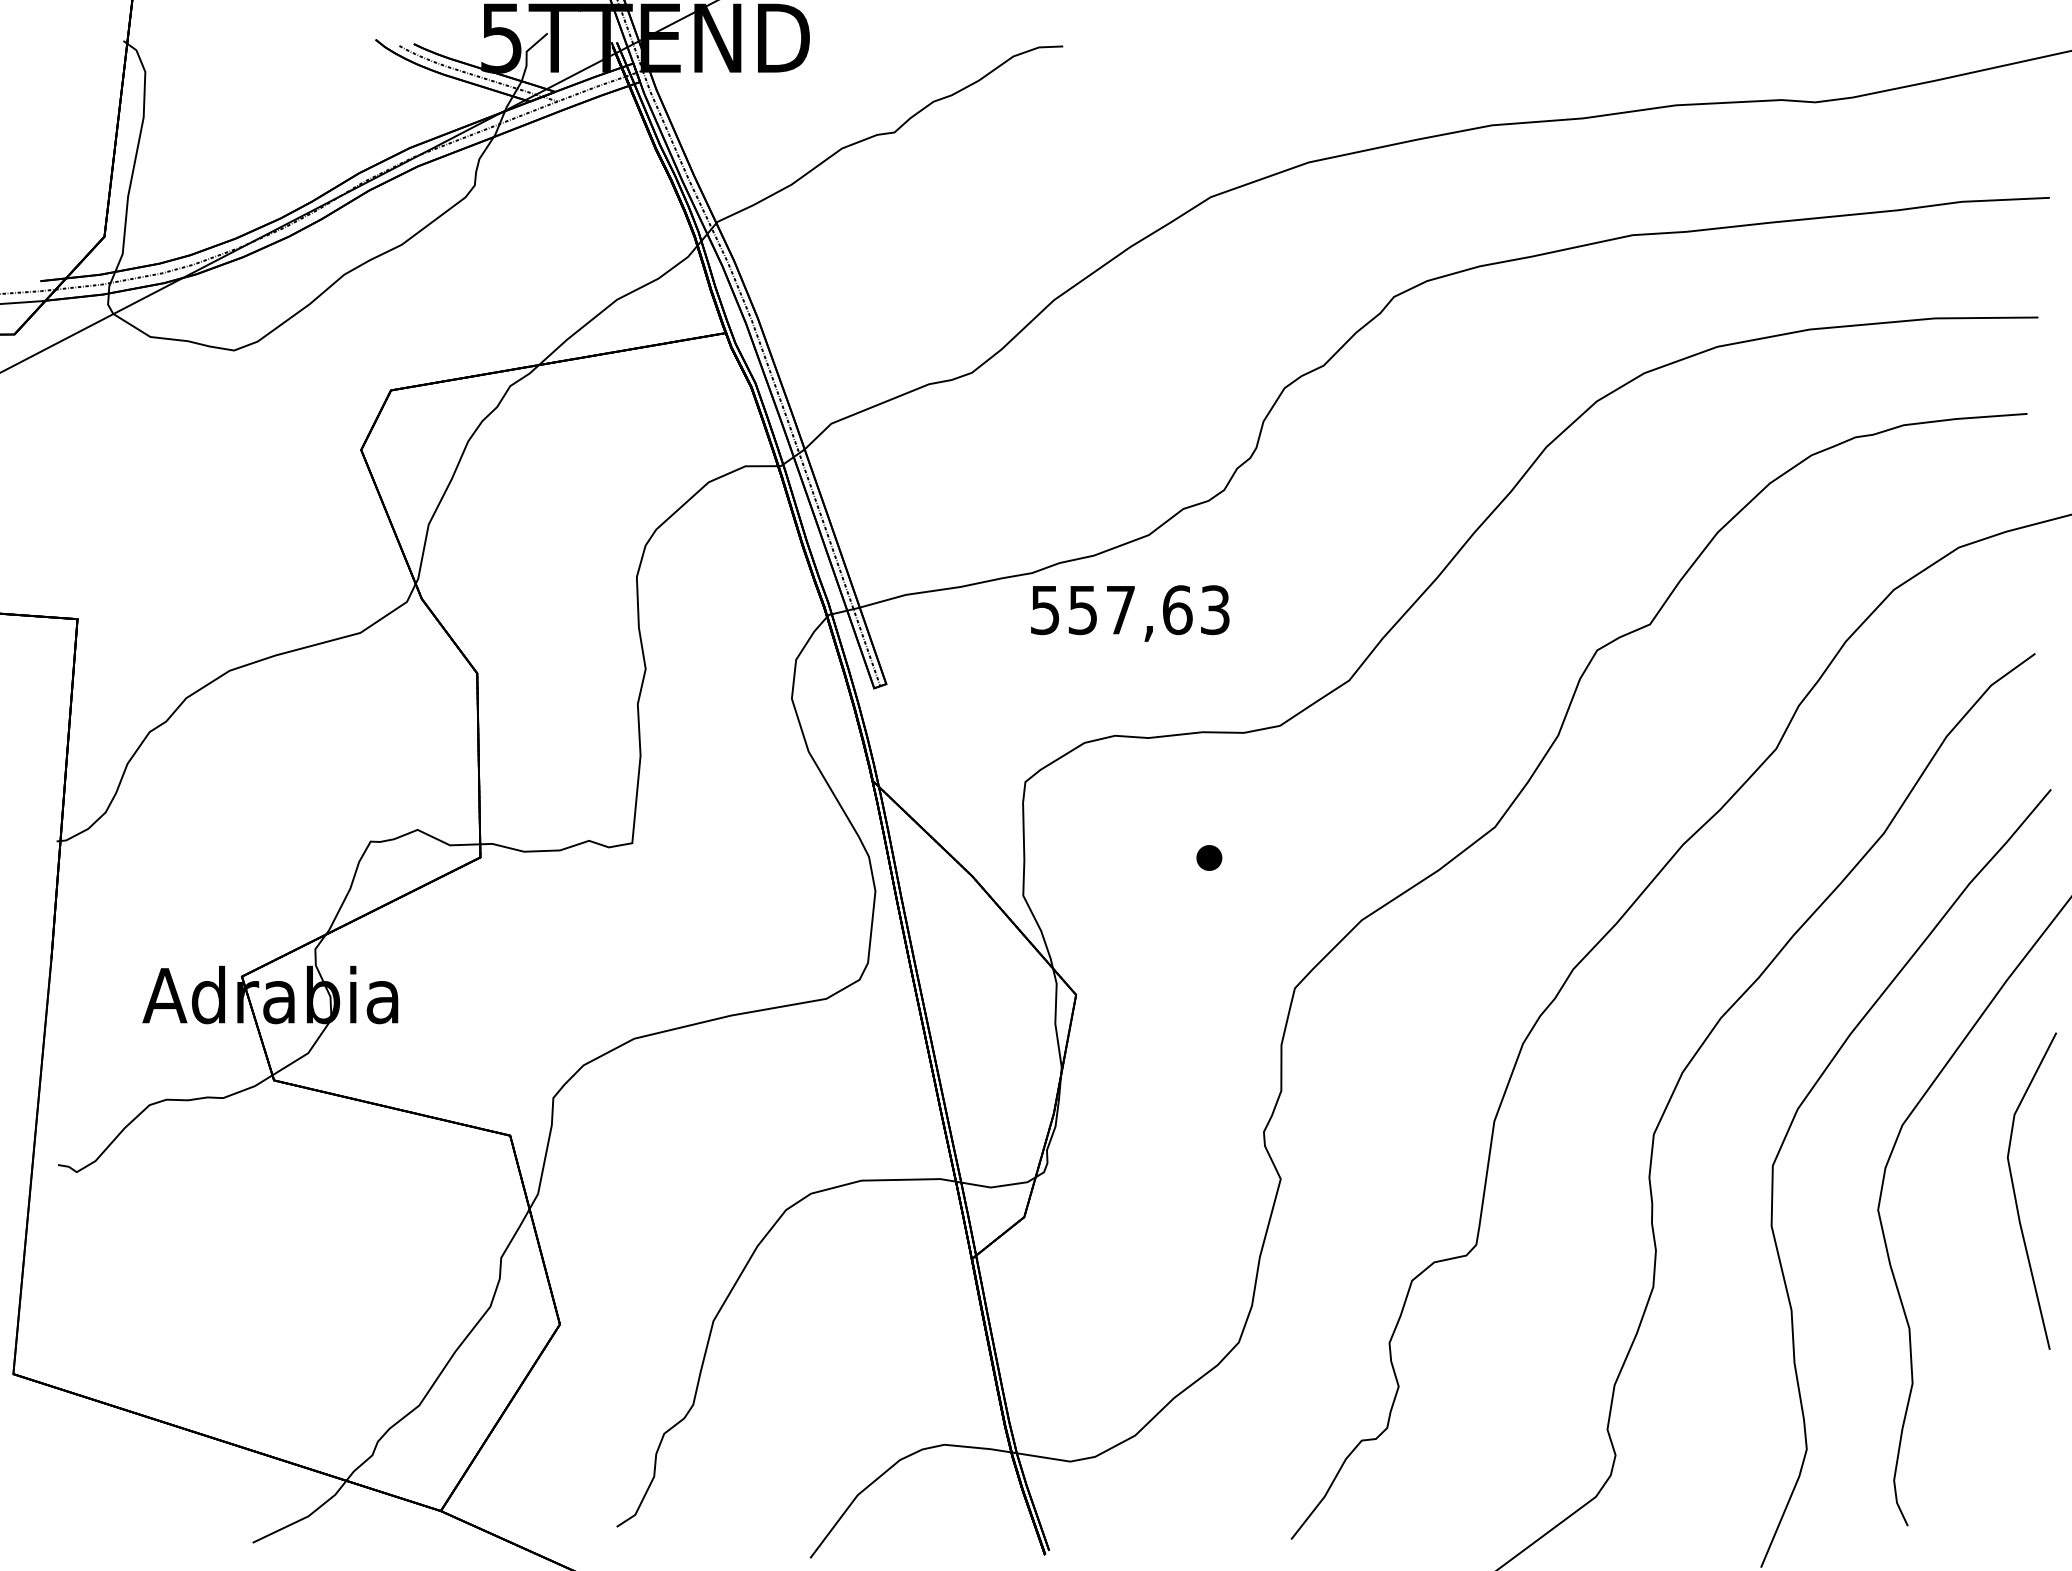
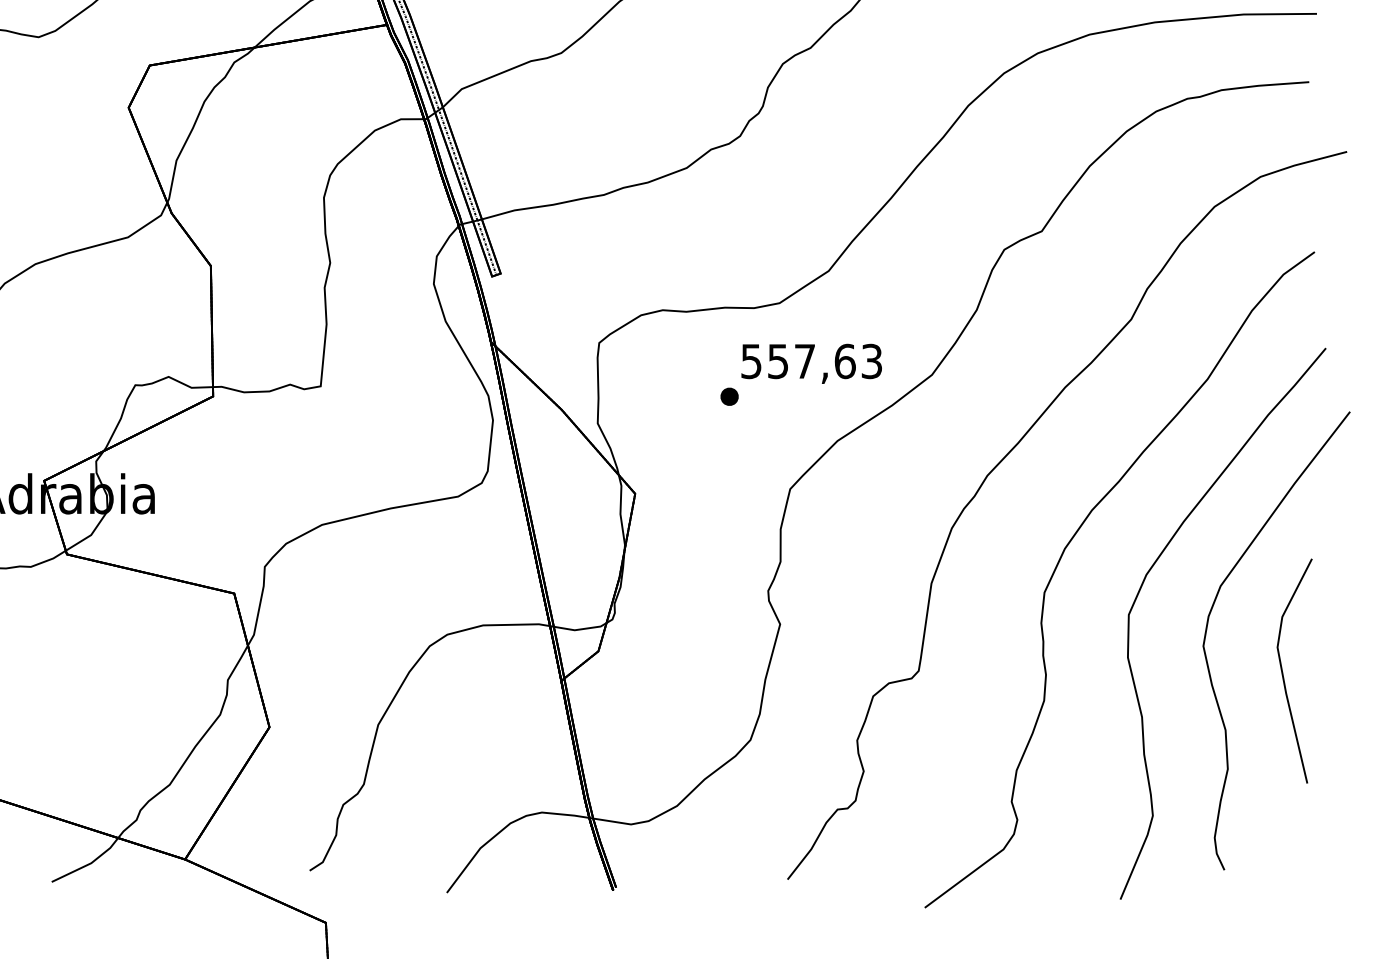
text: (1130, 613) -> (811, 363), moved
line: (2015, 1192) -> (1283, 672), moved

